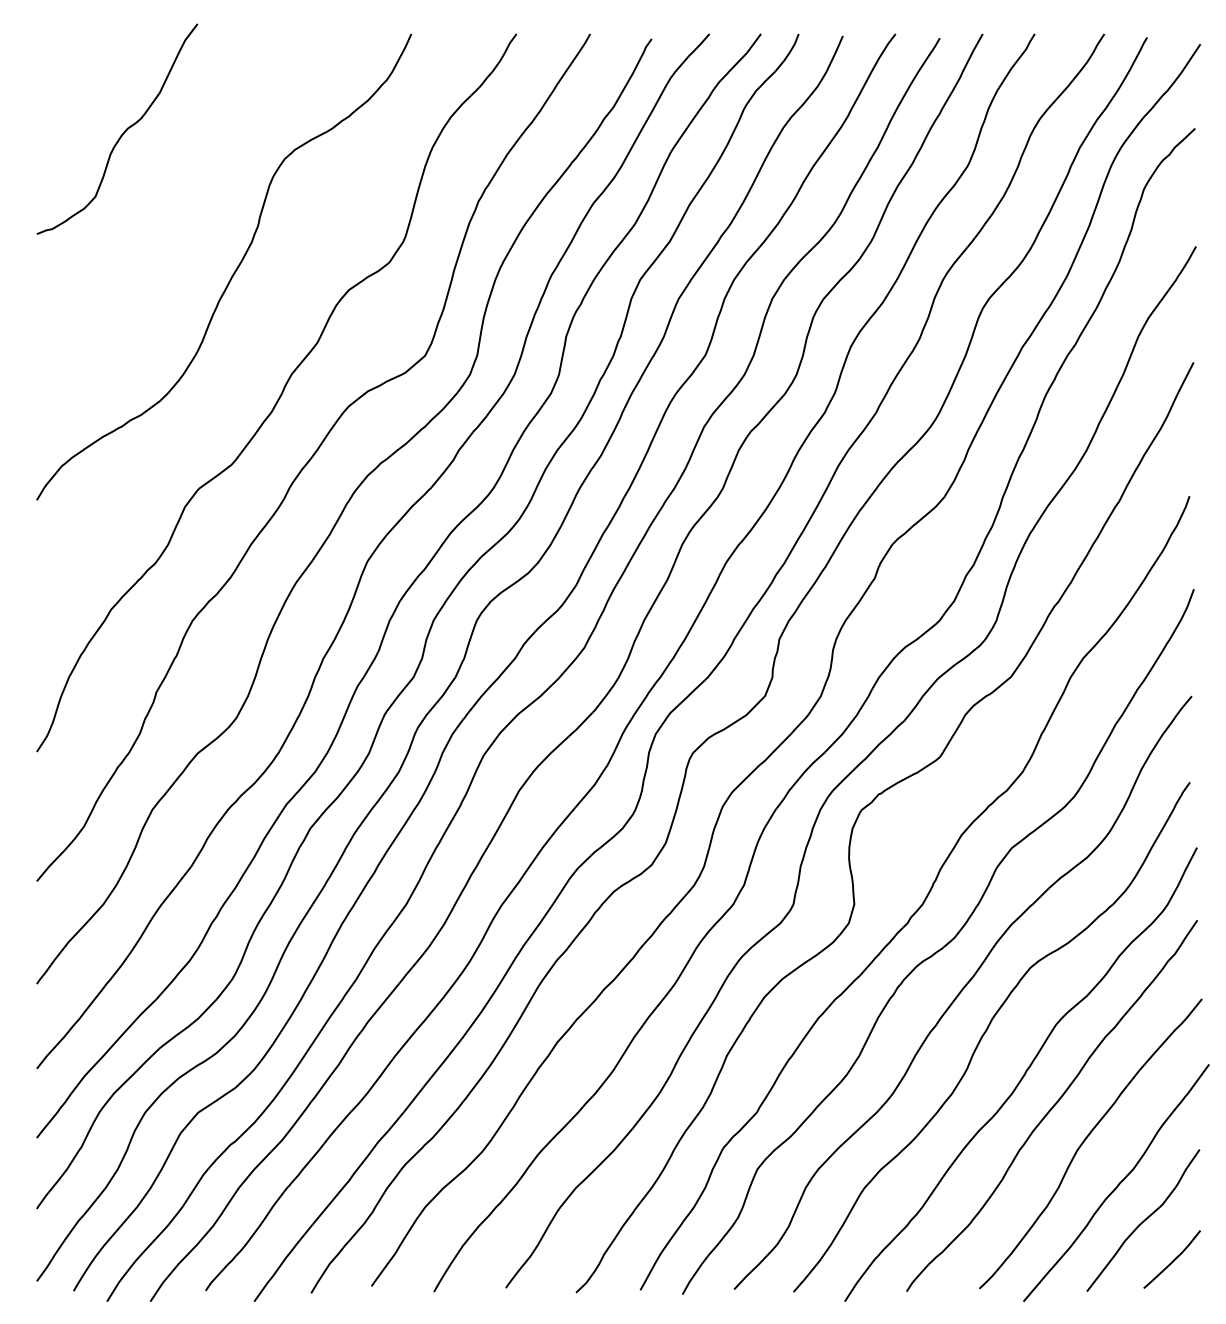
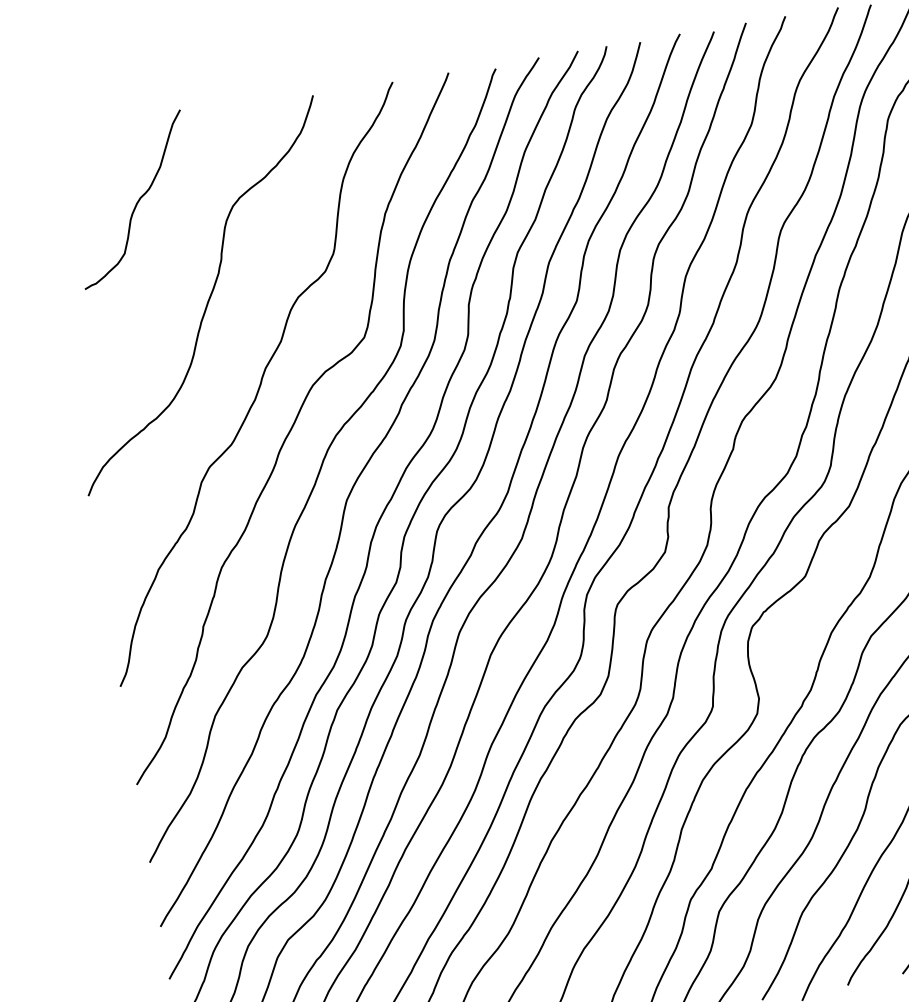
curve: (122, 133) -> (137, 202), moved

